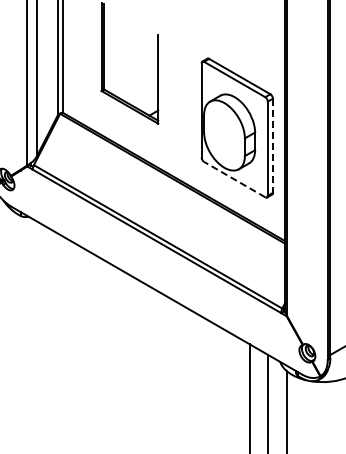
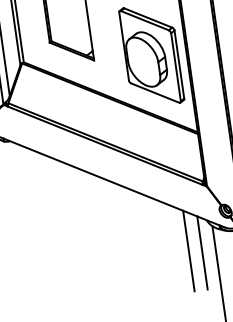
line: (272, 146) -> (179, 65), dashed -> solid
line: (234, 179) -> (155, 93), dashed -> solid

